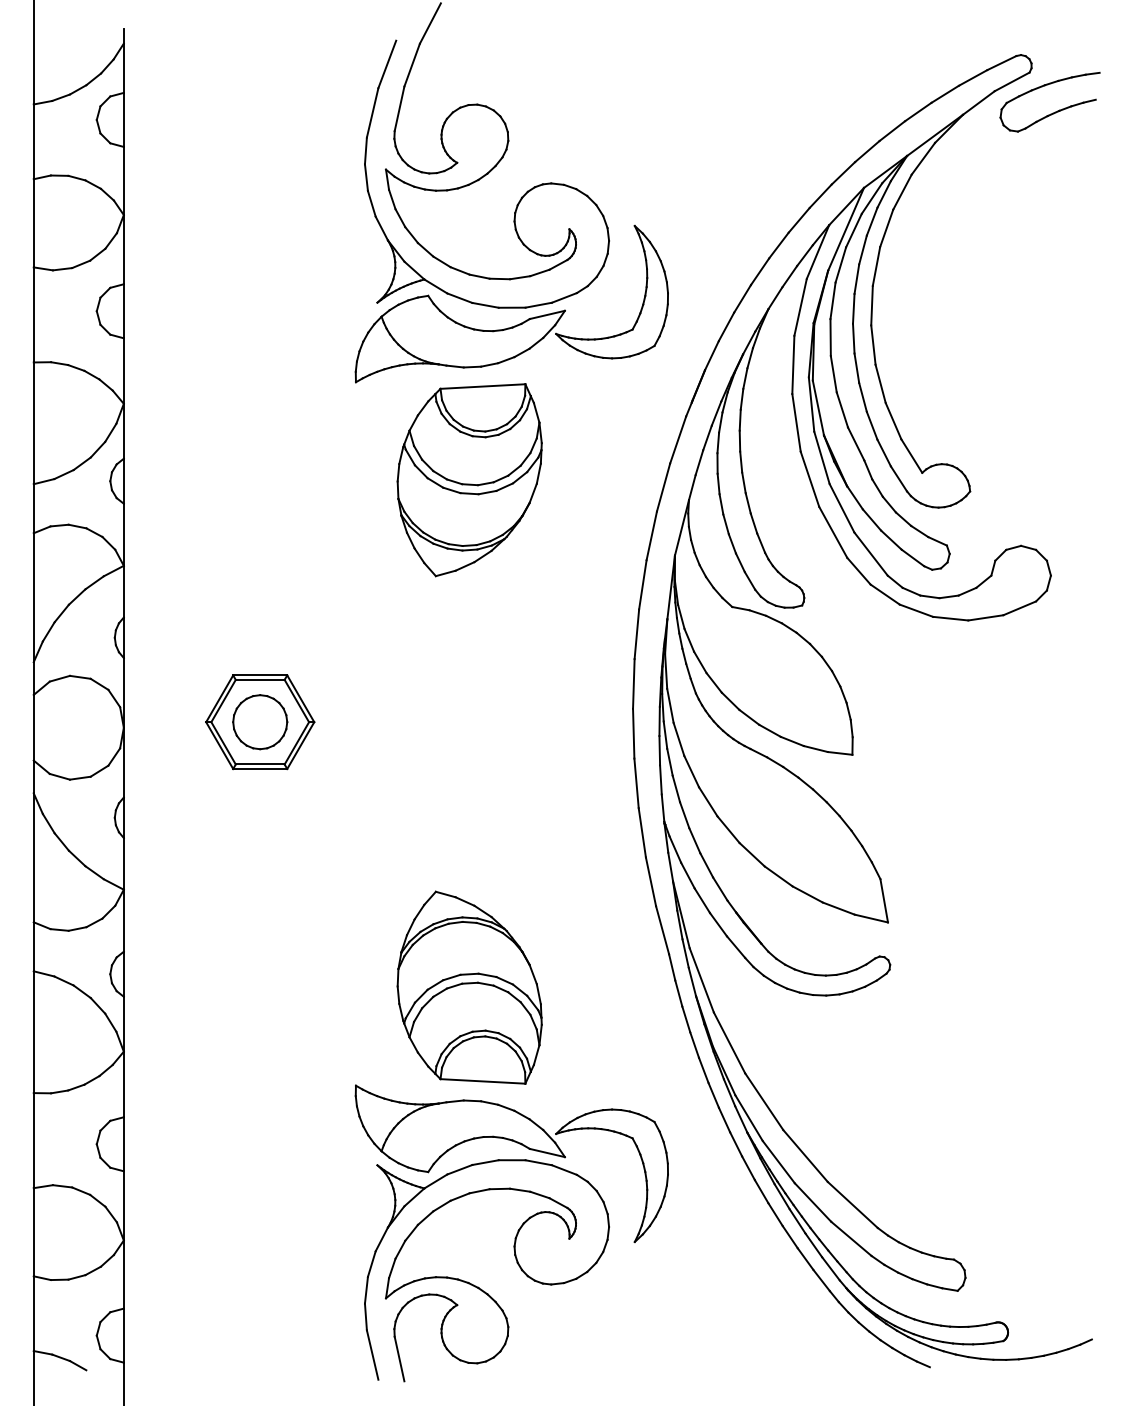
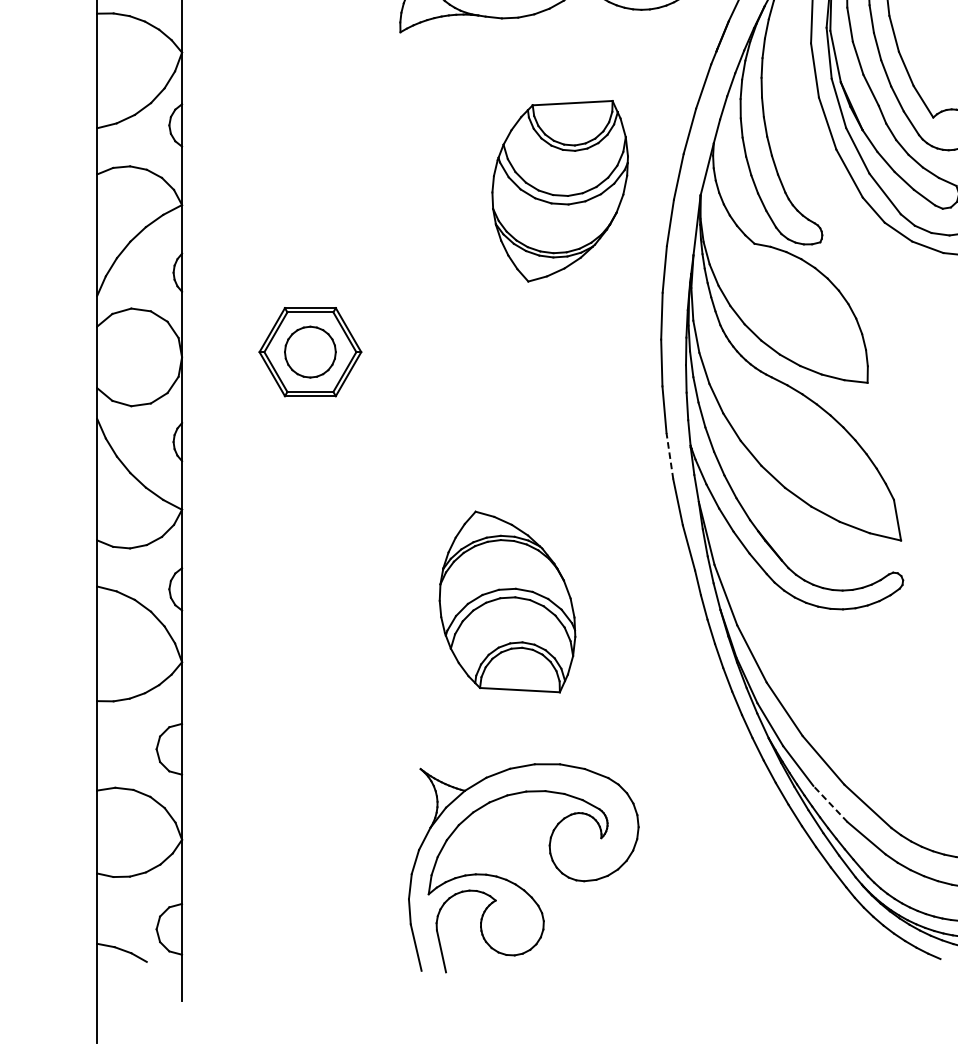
part: (469, 480) -> (560, 191), moved
line: (642, 832) -> (670, 455), solid -> dashed
part: (521, 1145) -> (556, 750), removed
line: (812, 1202) -> (830, 804), solid -> dashed

